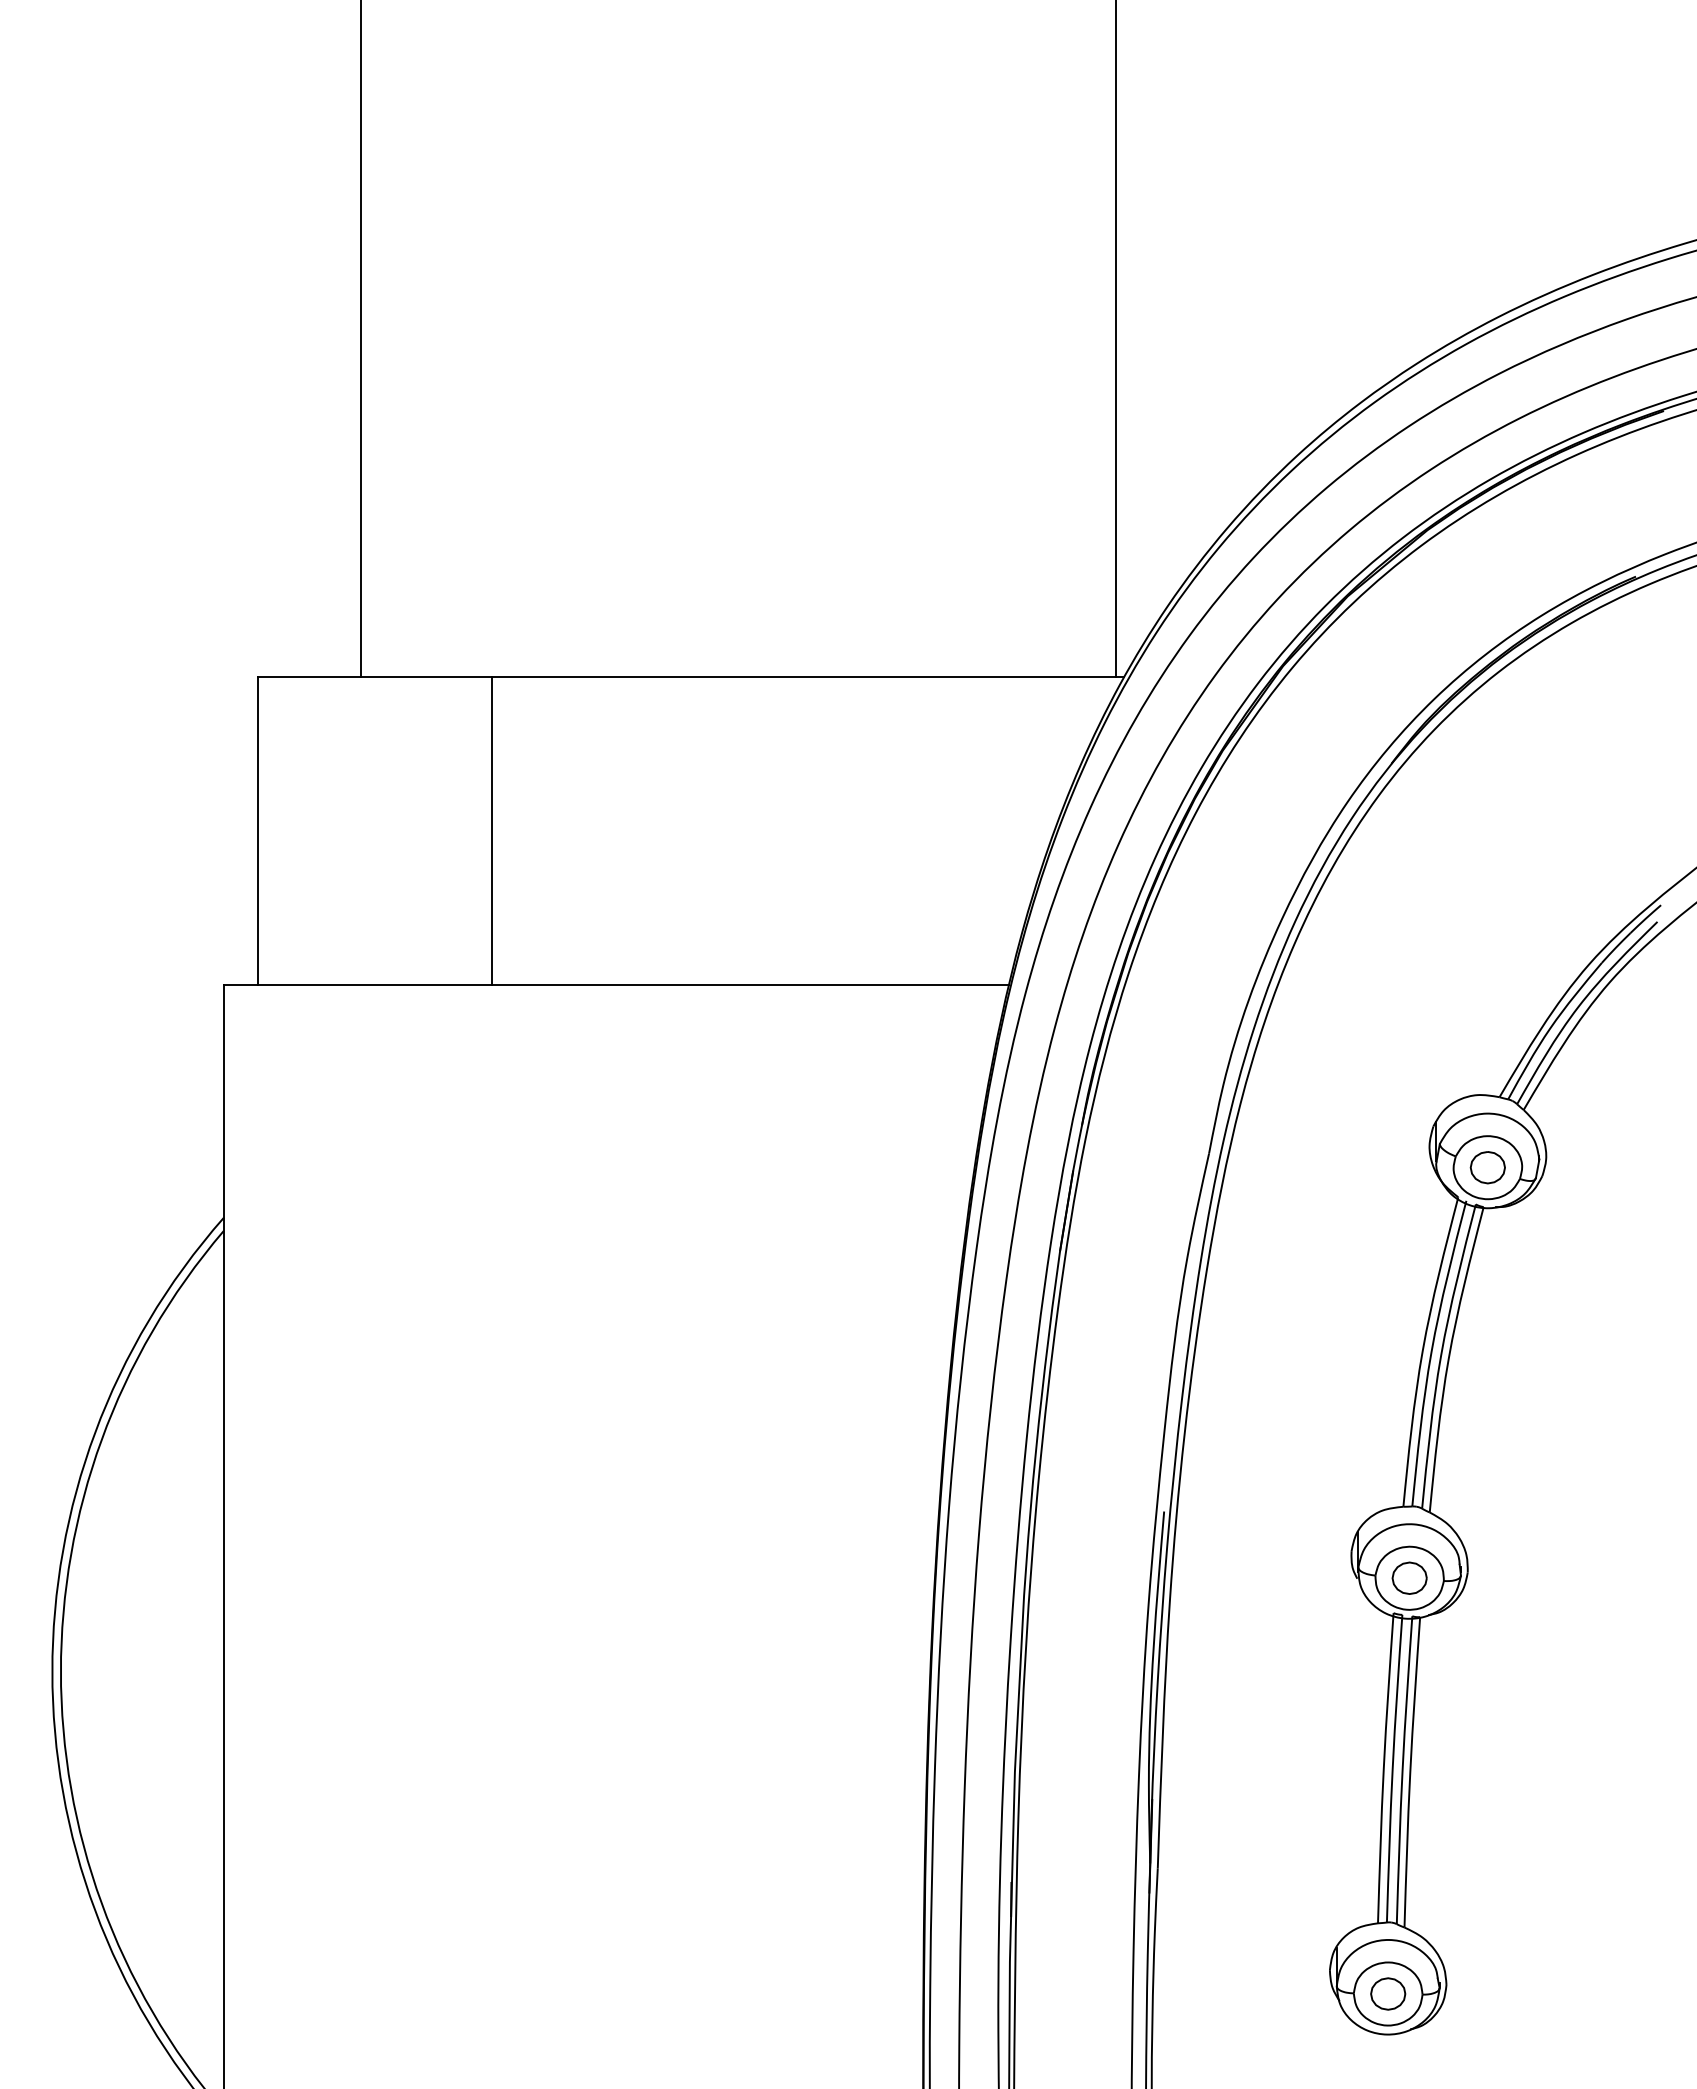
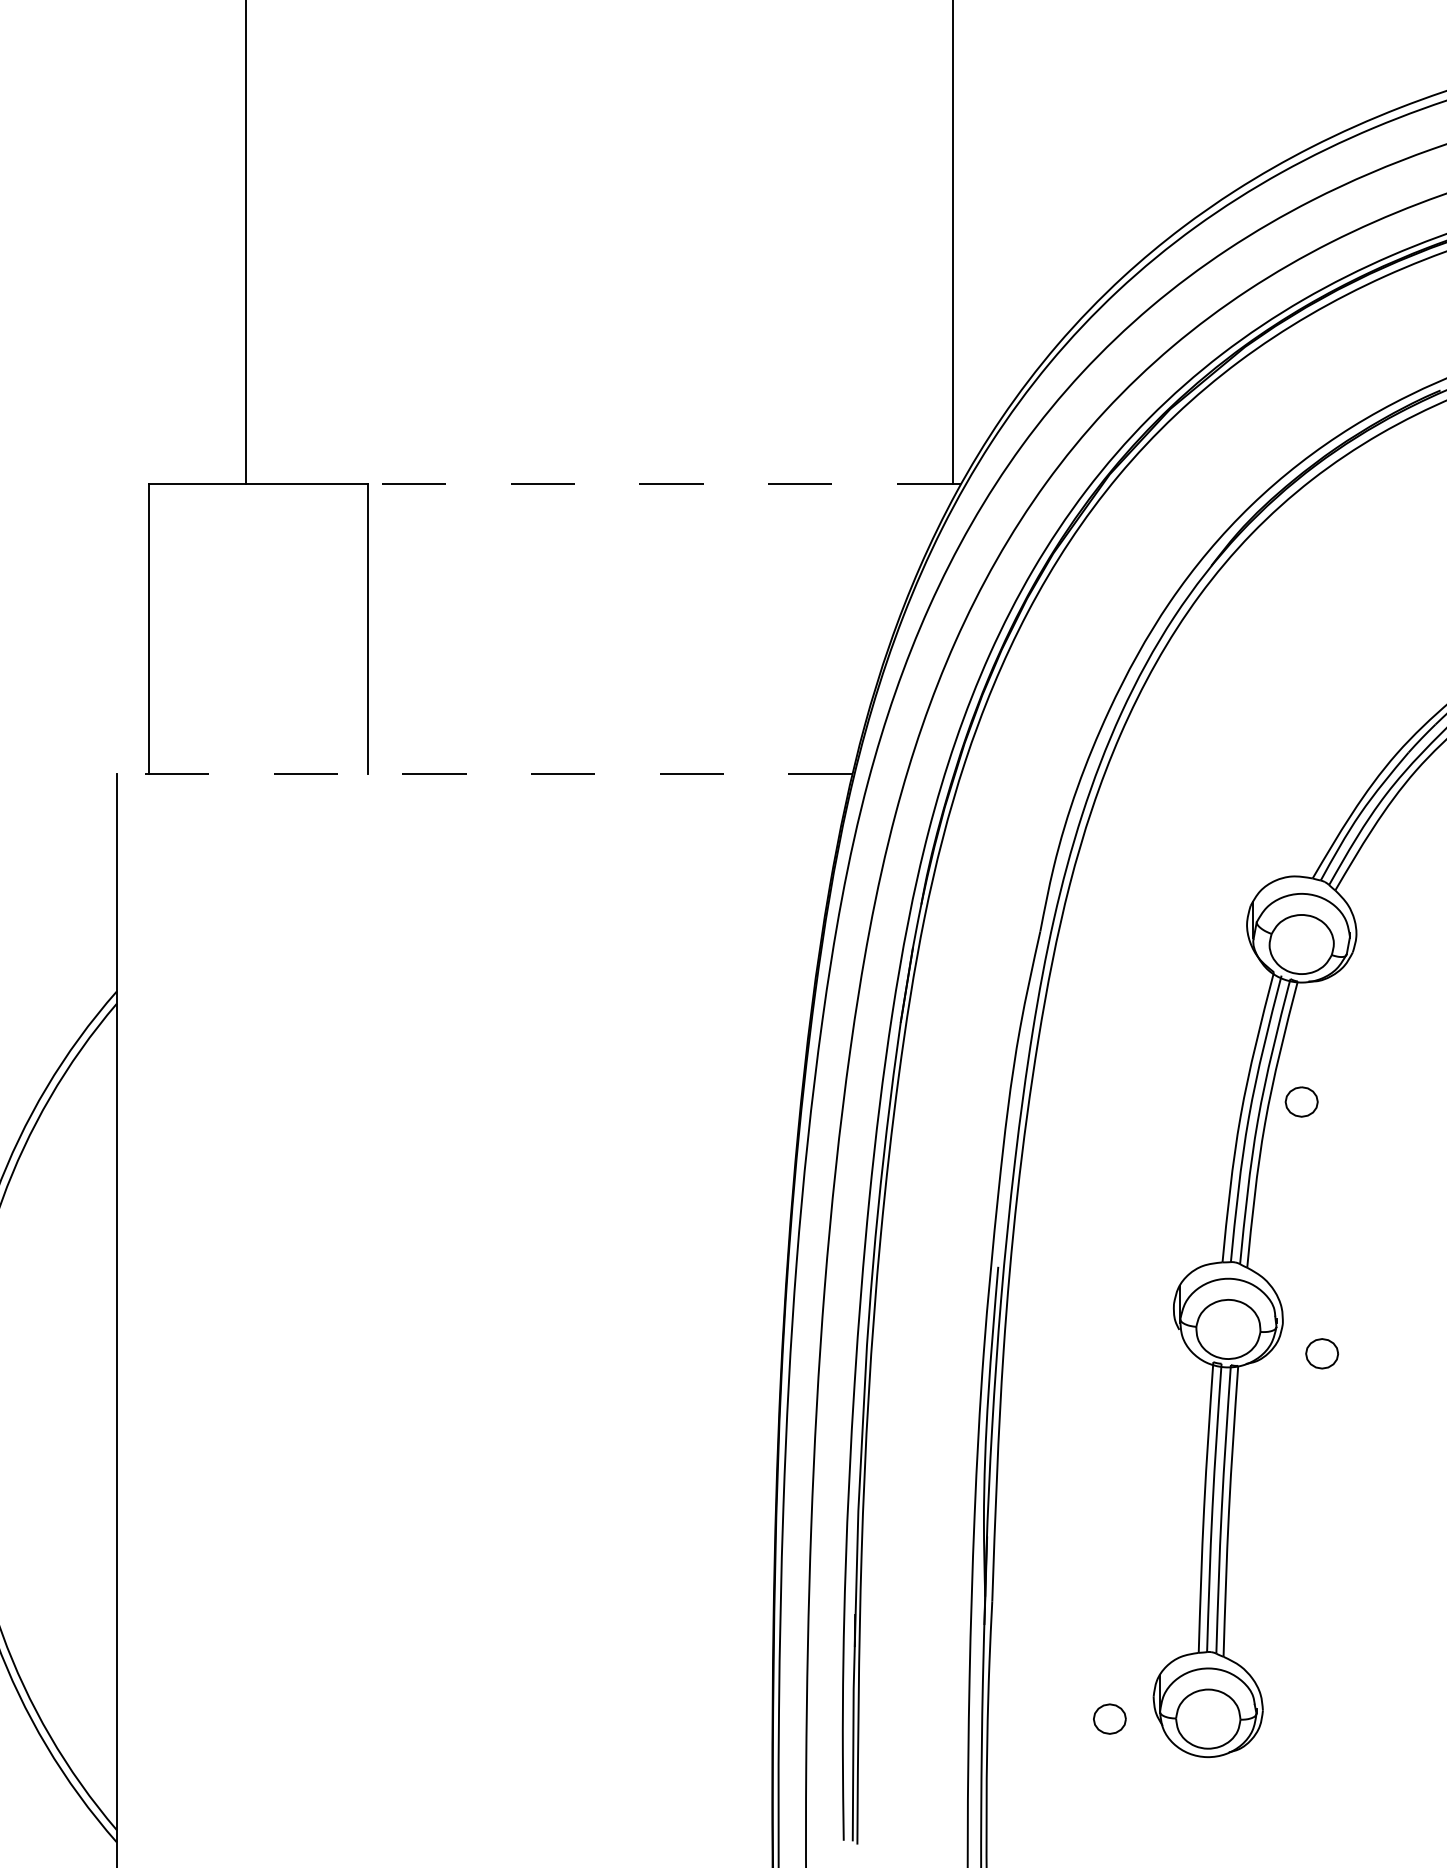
line: (807, 676) -> (663, 484), solid -> dashed
line: (615, 985) -> (483, 773), solid -> dashed
part: (1487, 1167) -> (1301, 1101), moved
part: (1409, 1577) -> (1321, 1353), moved
part: (1388, 1993) -> (1110, 1718), moved

